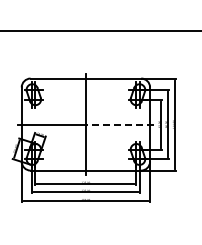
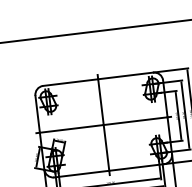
line: (119, 124) -> (137, 120), dashed -> solid

